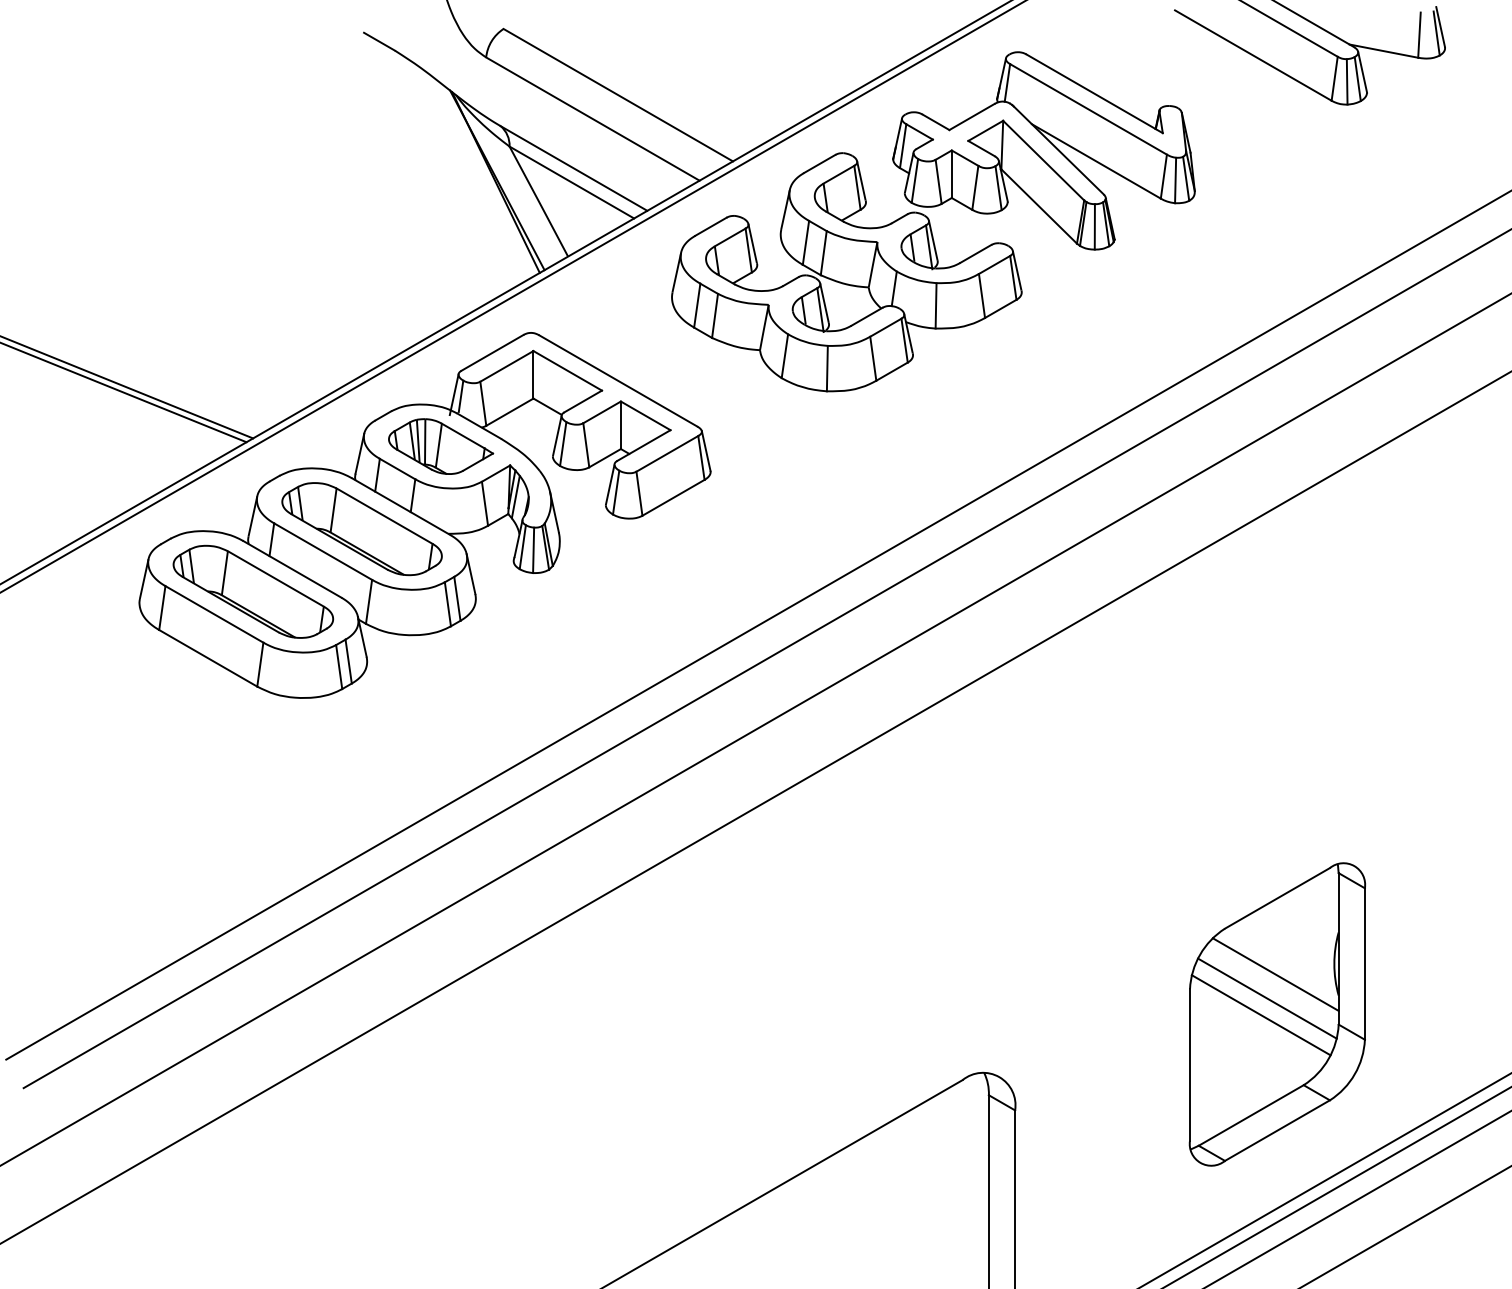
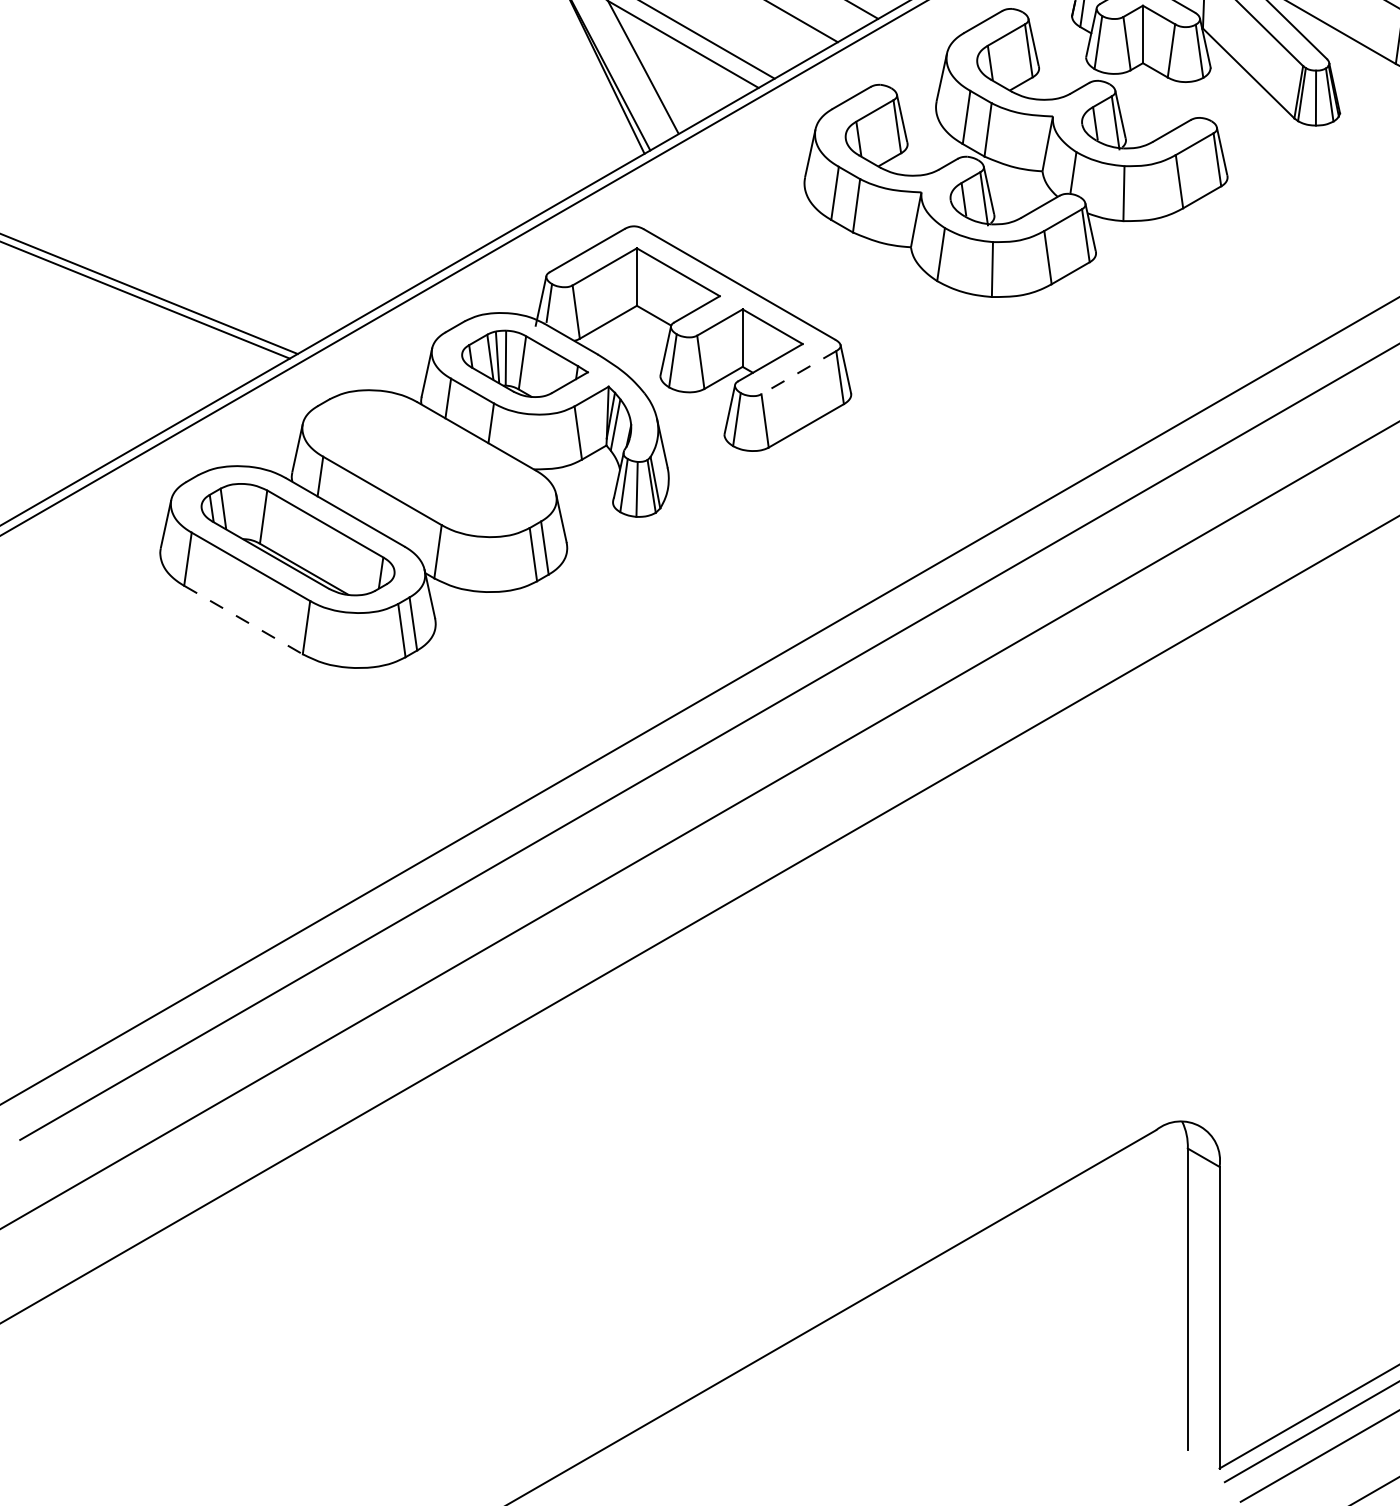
line: (667, 453) -> (799, 372), solid -> dashed
part: (361, 529) -> (428, 464), removed
line: (208, 658) -> (243, 620), solid -> dashed

